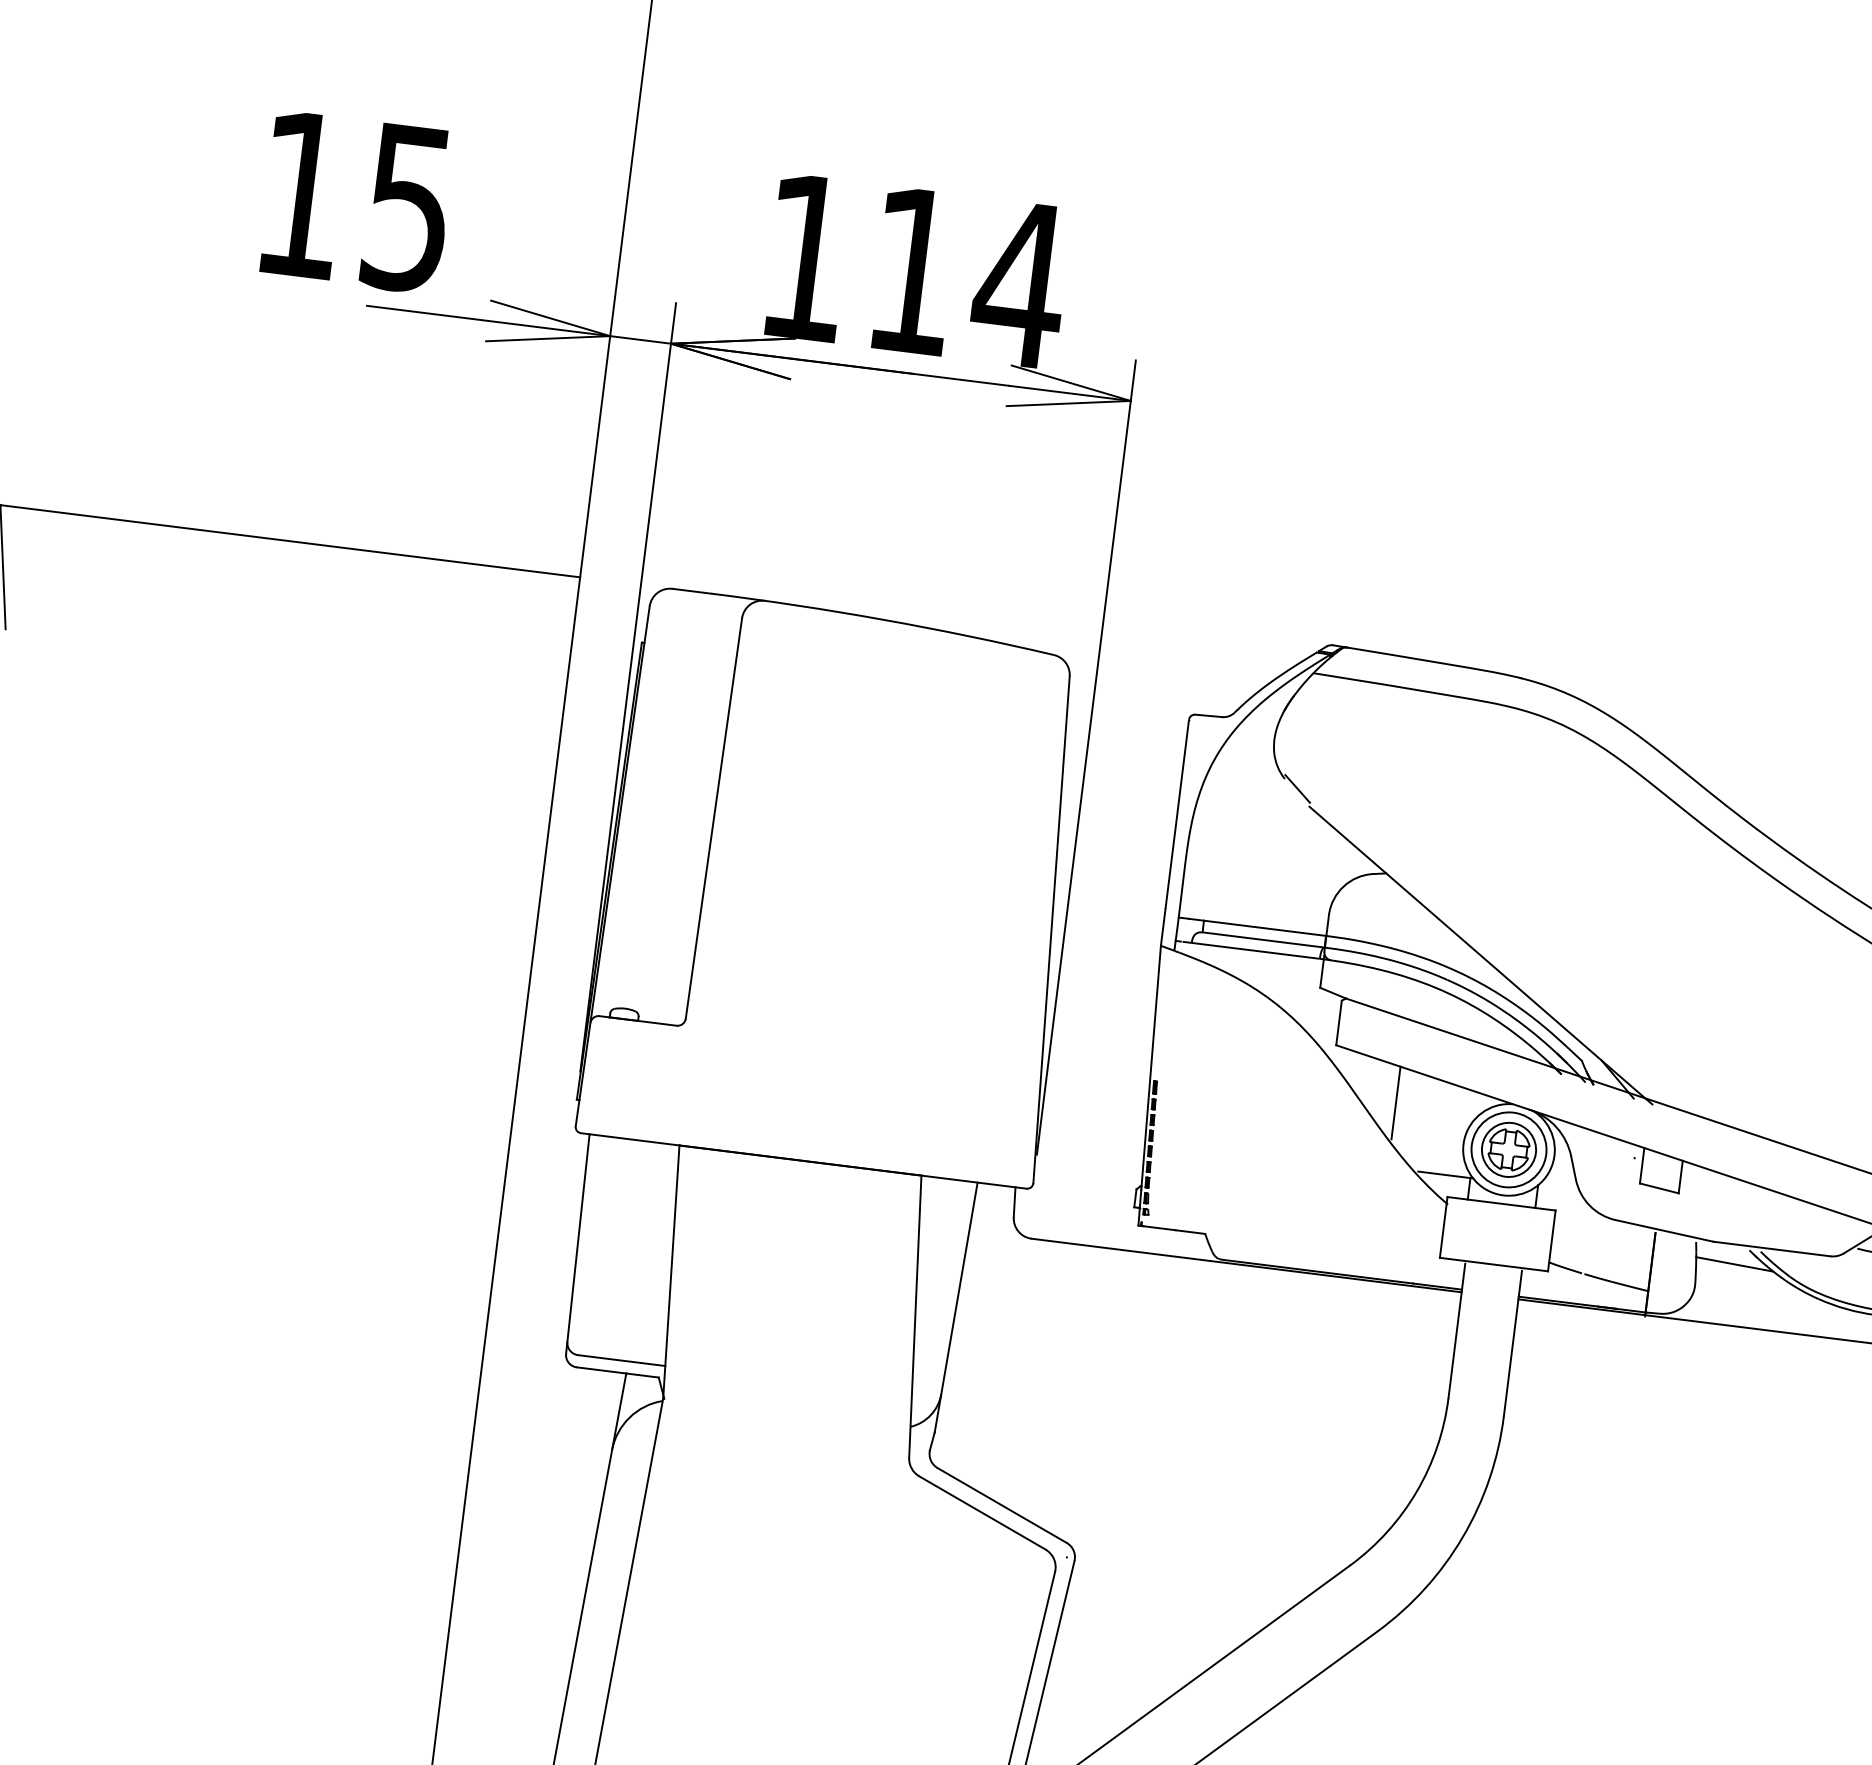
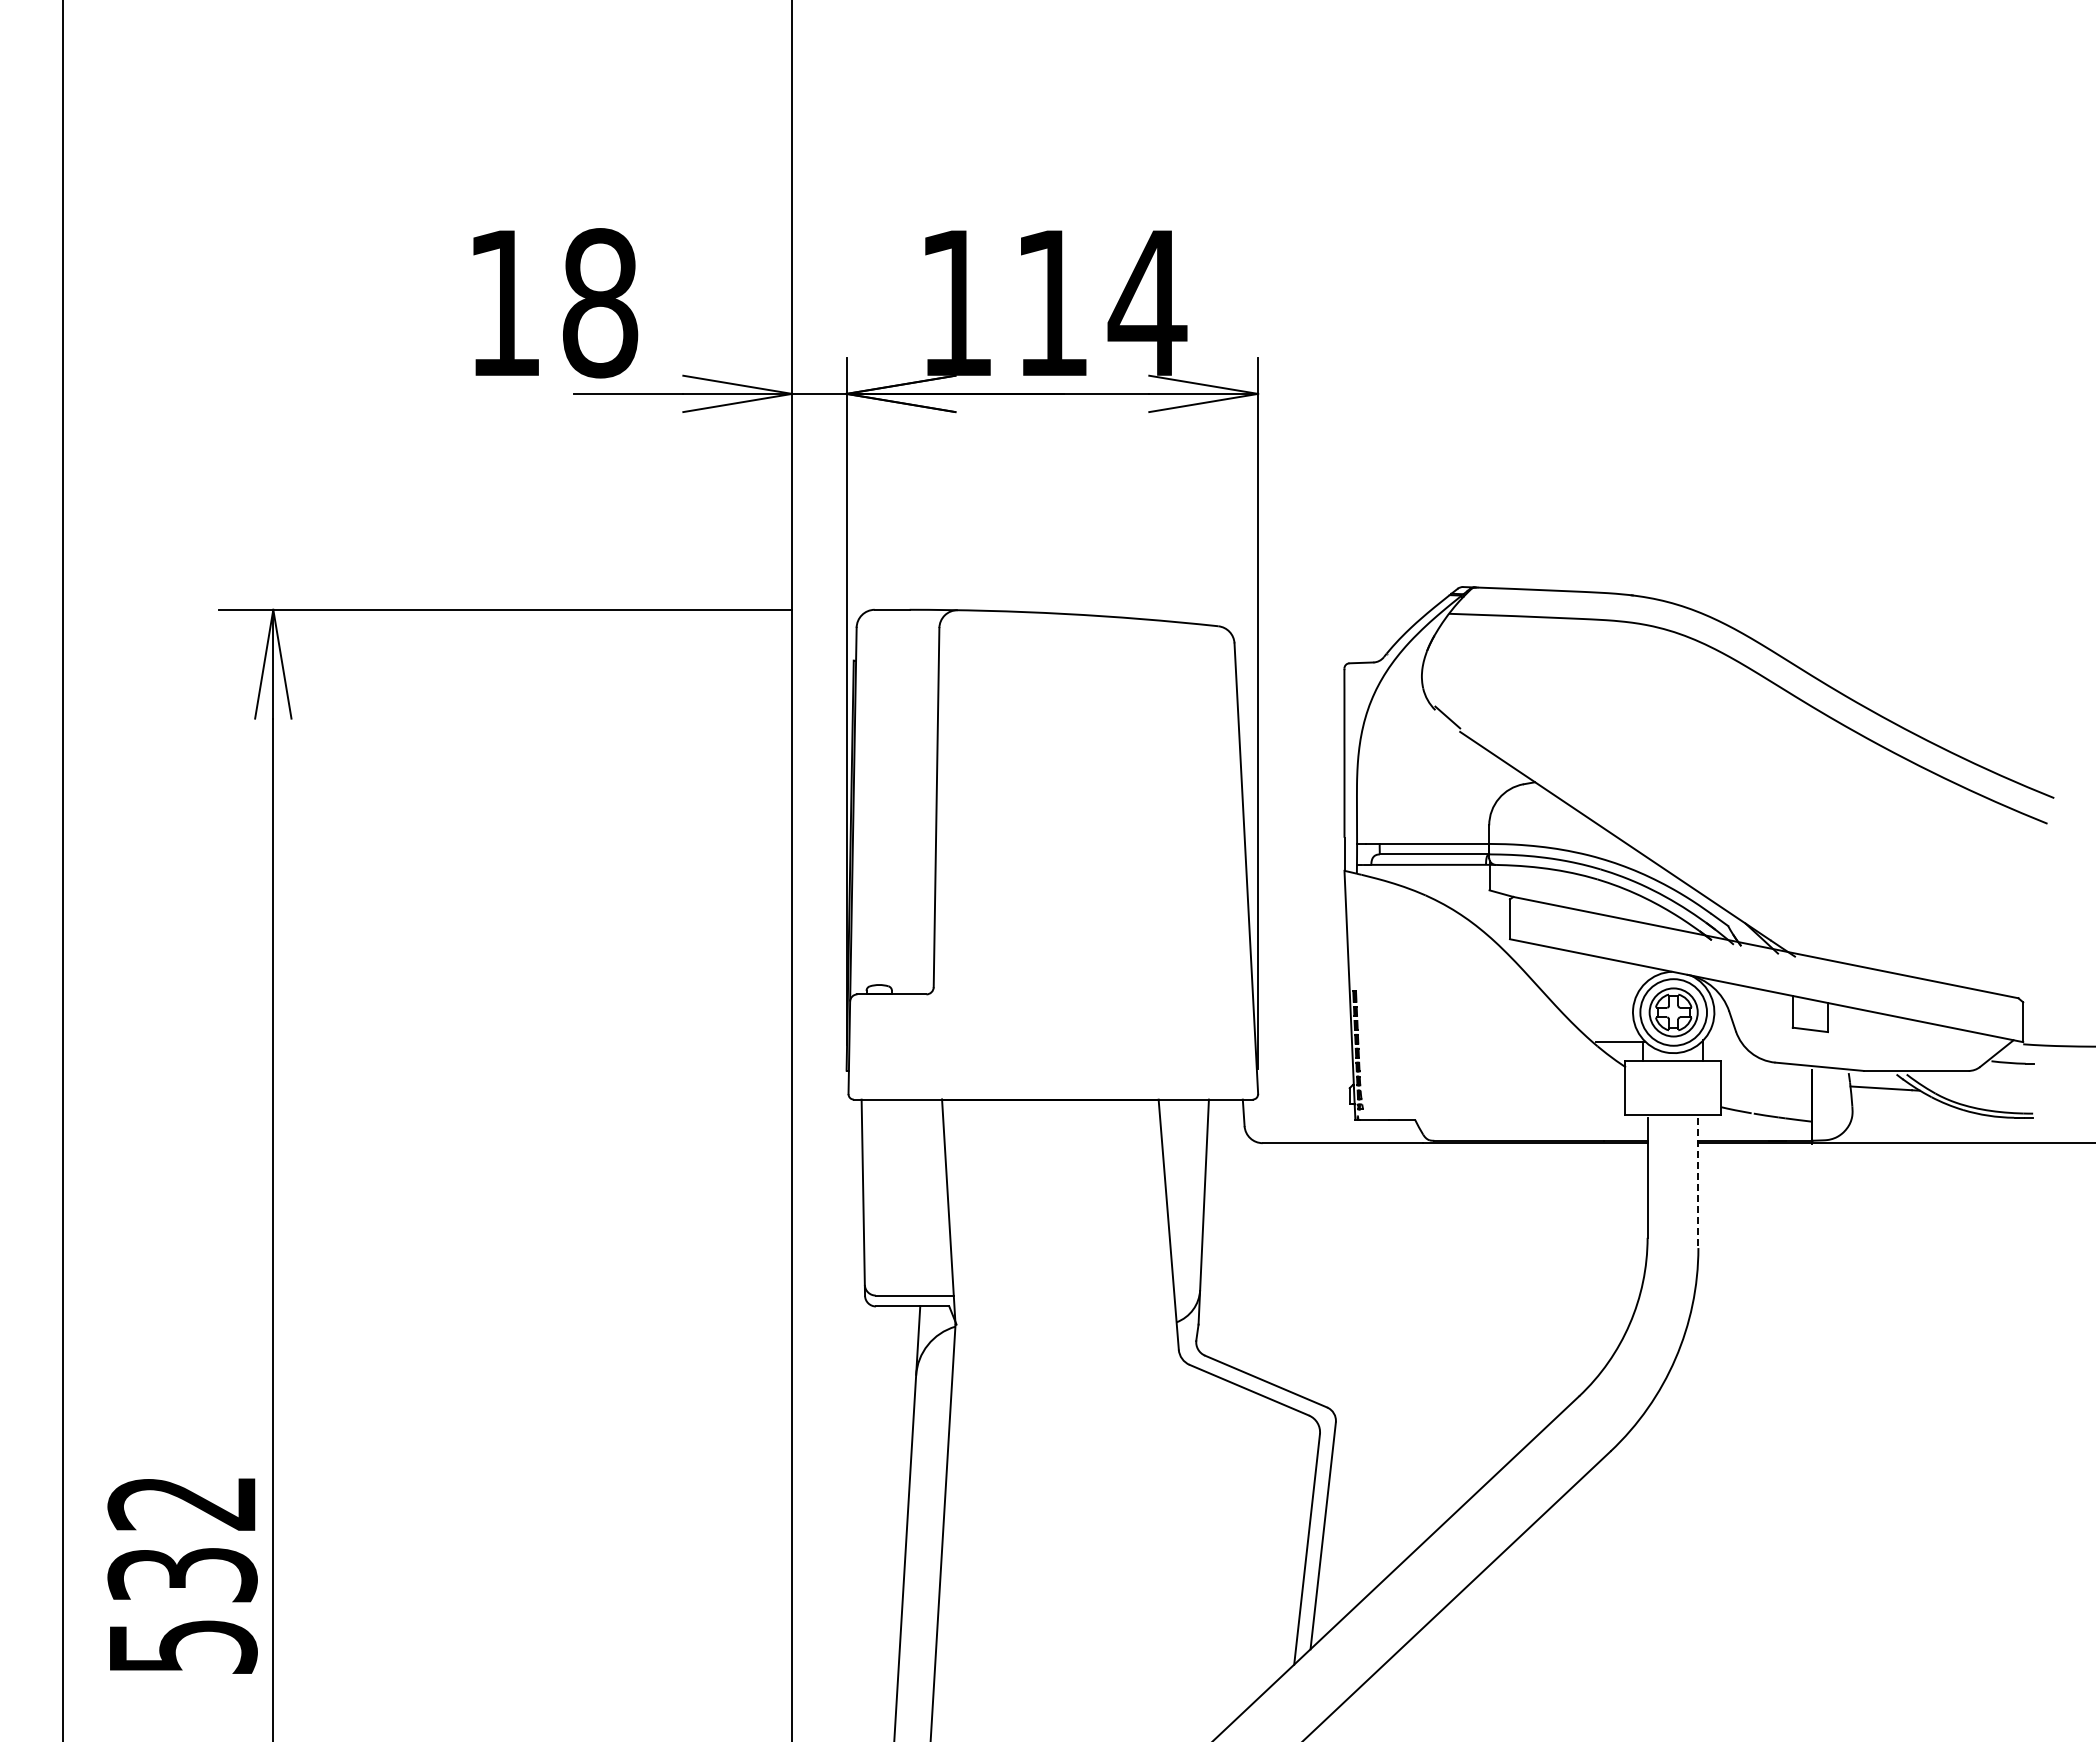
text: (408, 208) -> (600, 303), 15 -> 18
line: (1395, 1102) -> (1568, 983), removed
line: (1512, 1344) -> (1698, 1183), solid -> dashed

